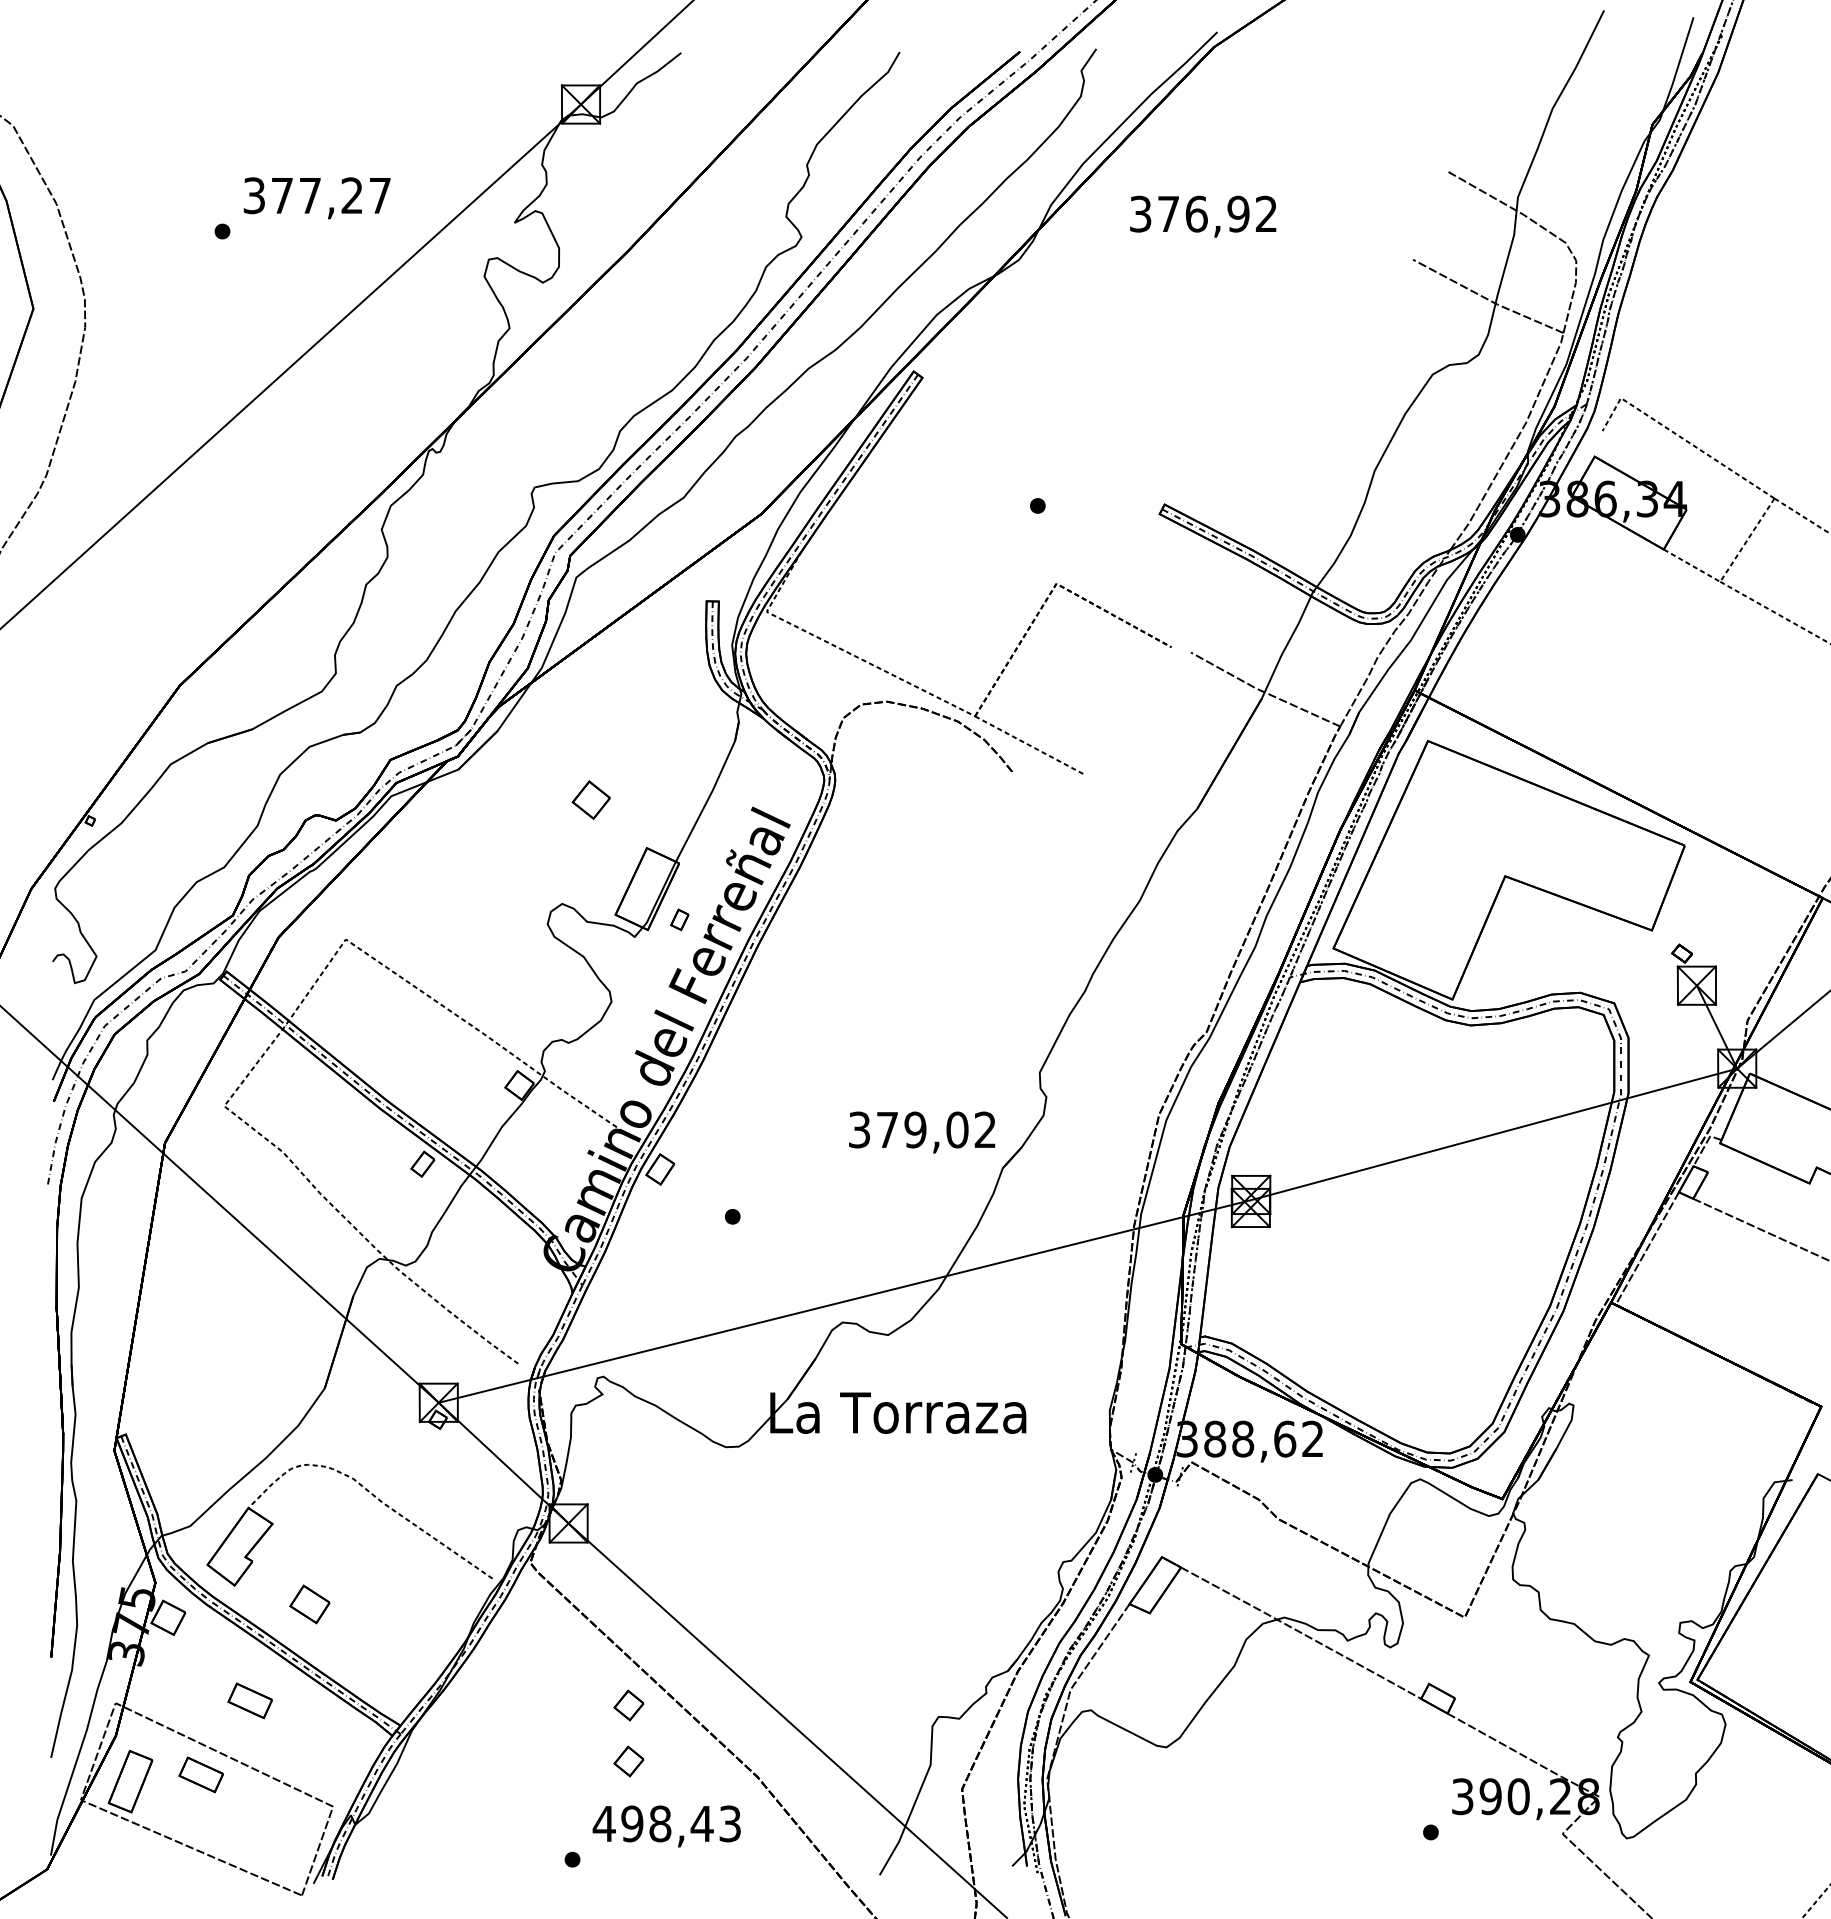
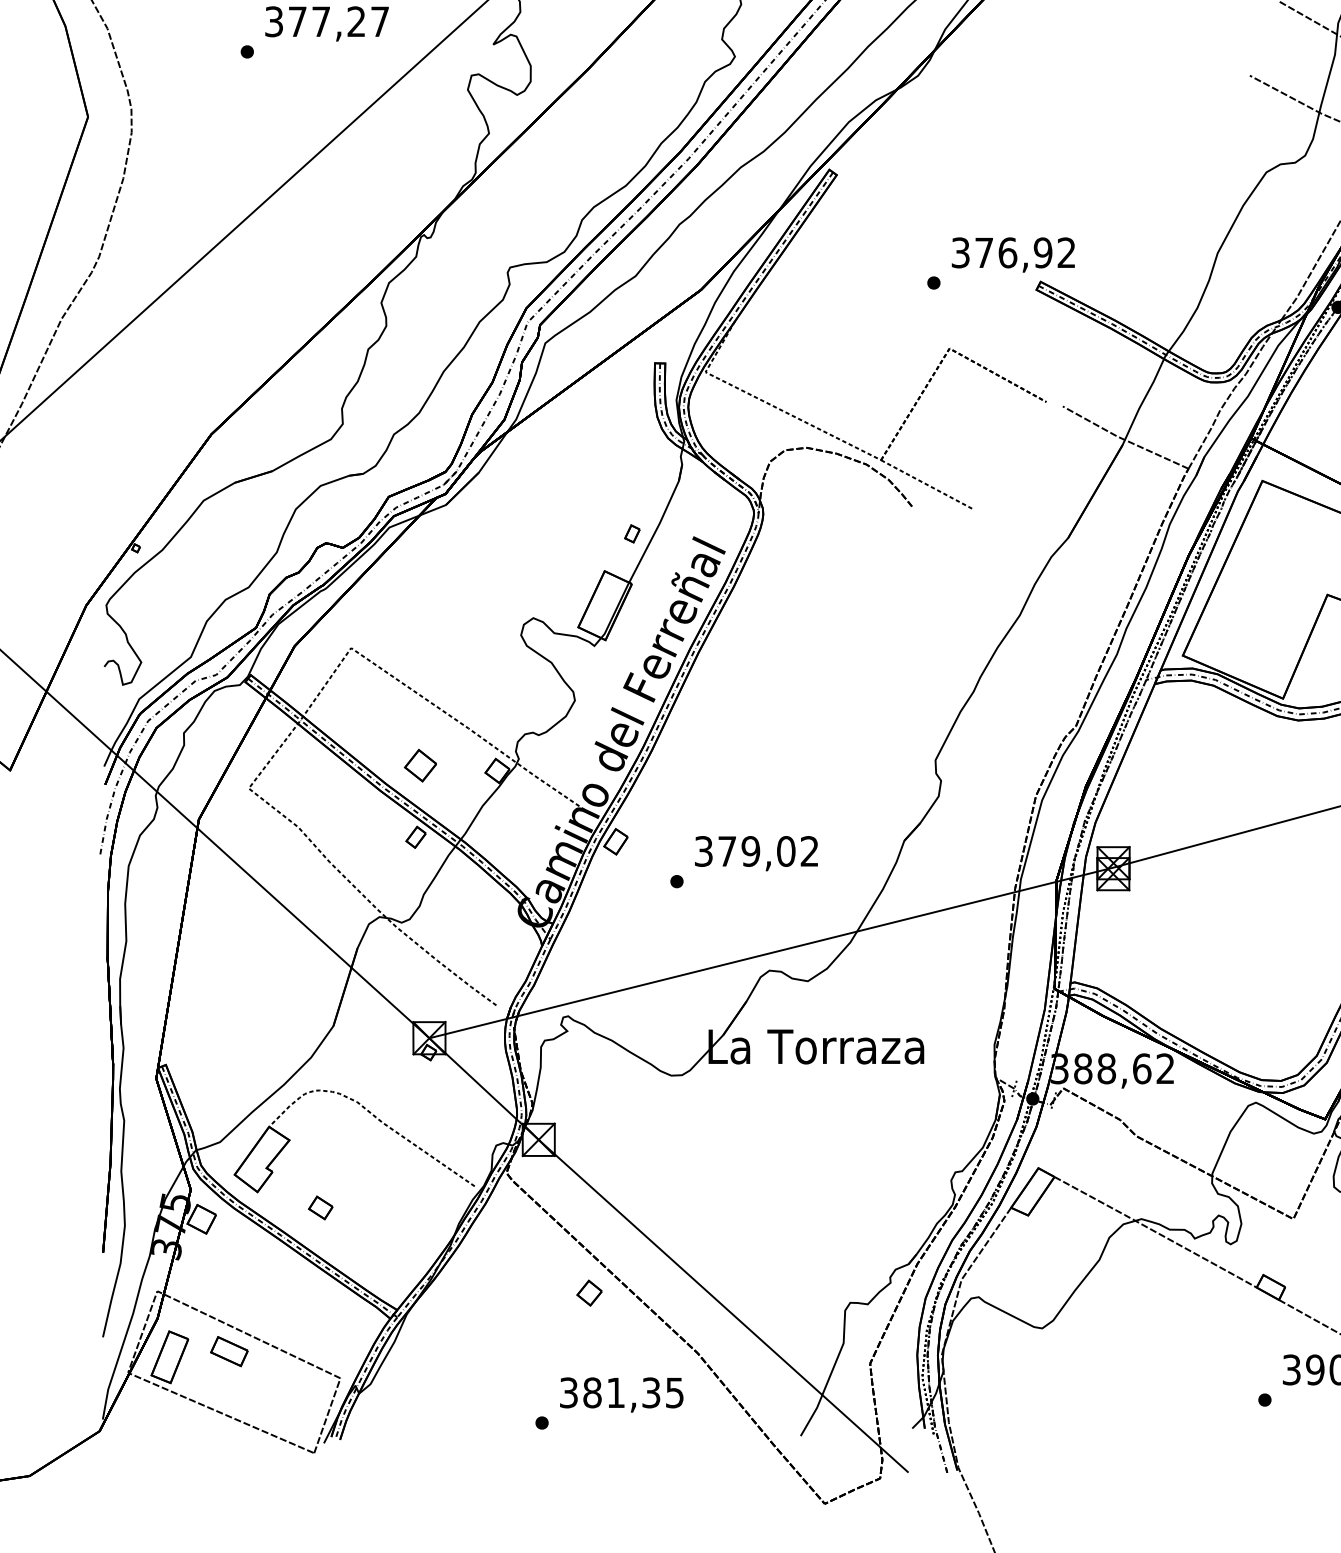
text: (1203, 216) -> (1013, 254), moved
part: (590, 799) -> (419, 765), moved
part: (679, 919) -> (632, 533), moved
text: (922, 1132) -> (756, 853), moved
part: (309, 1603) -> (320, 1207), size x0.71
part: (249, 1700) -> (270, 1288), removed
part: (628, 1761) -> (589, 1340), removed
text: (666, 1823) -> (621, 1392), 498,43 -> 381,35

